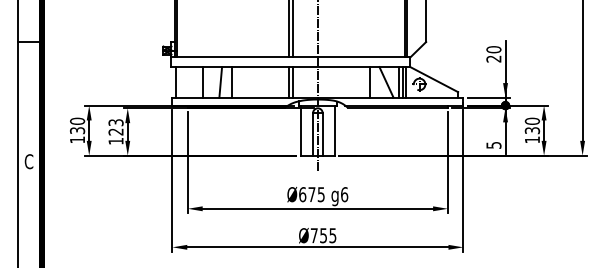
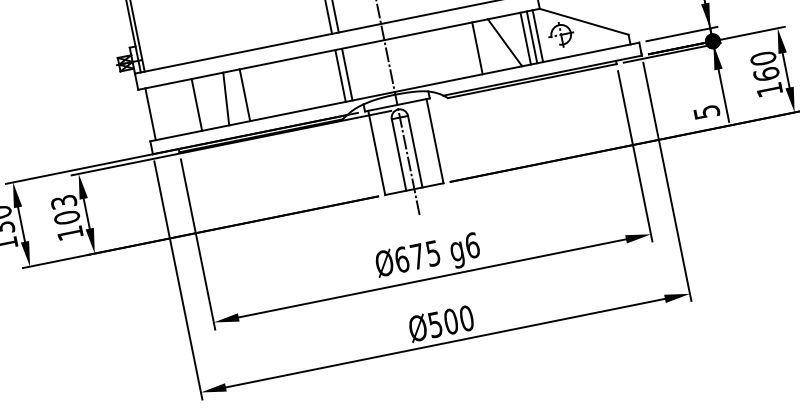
text: (532, 130) -> (766, 74), 130 -> 160
text: (115, 131) -> (65, 217), 123 -> 103
text: (323, 235) -> (450, 321), Ø755 -> Ø500

